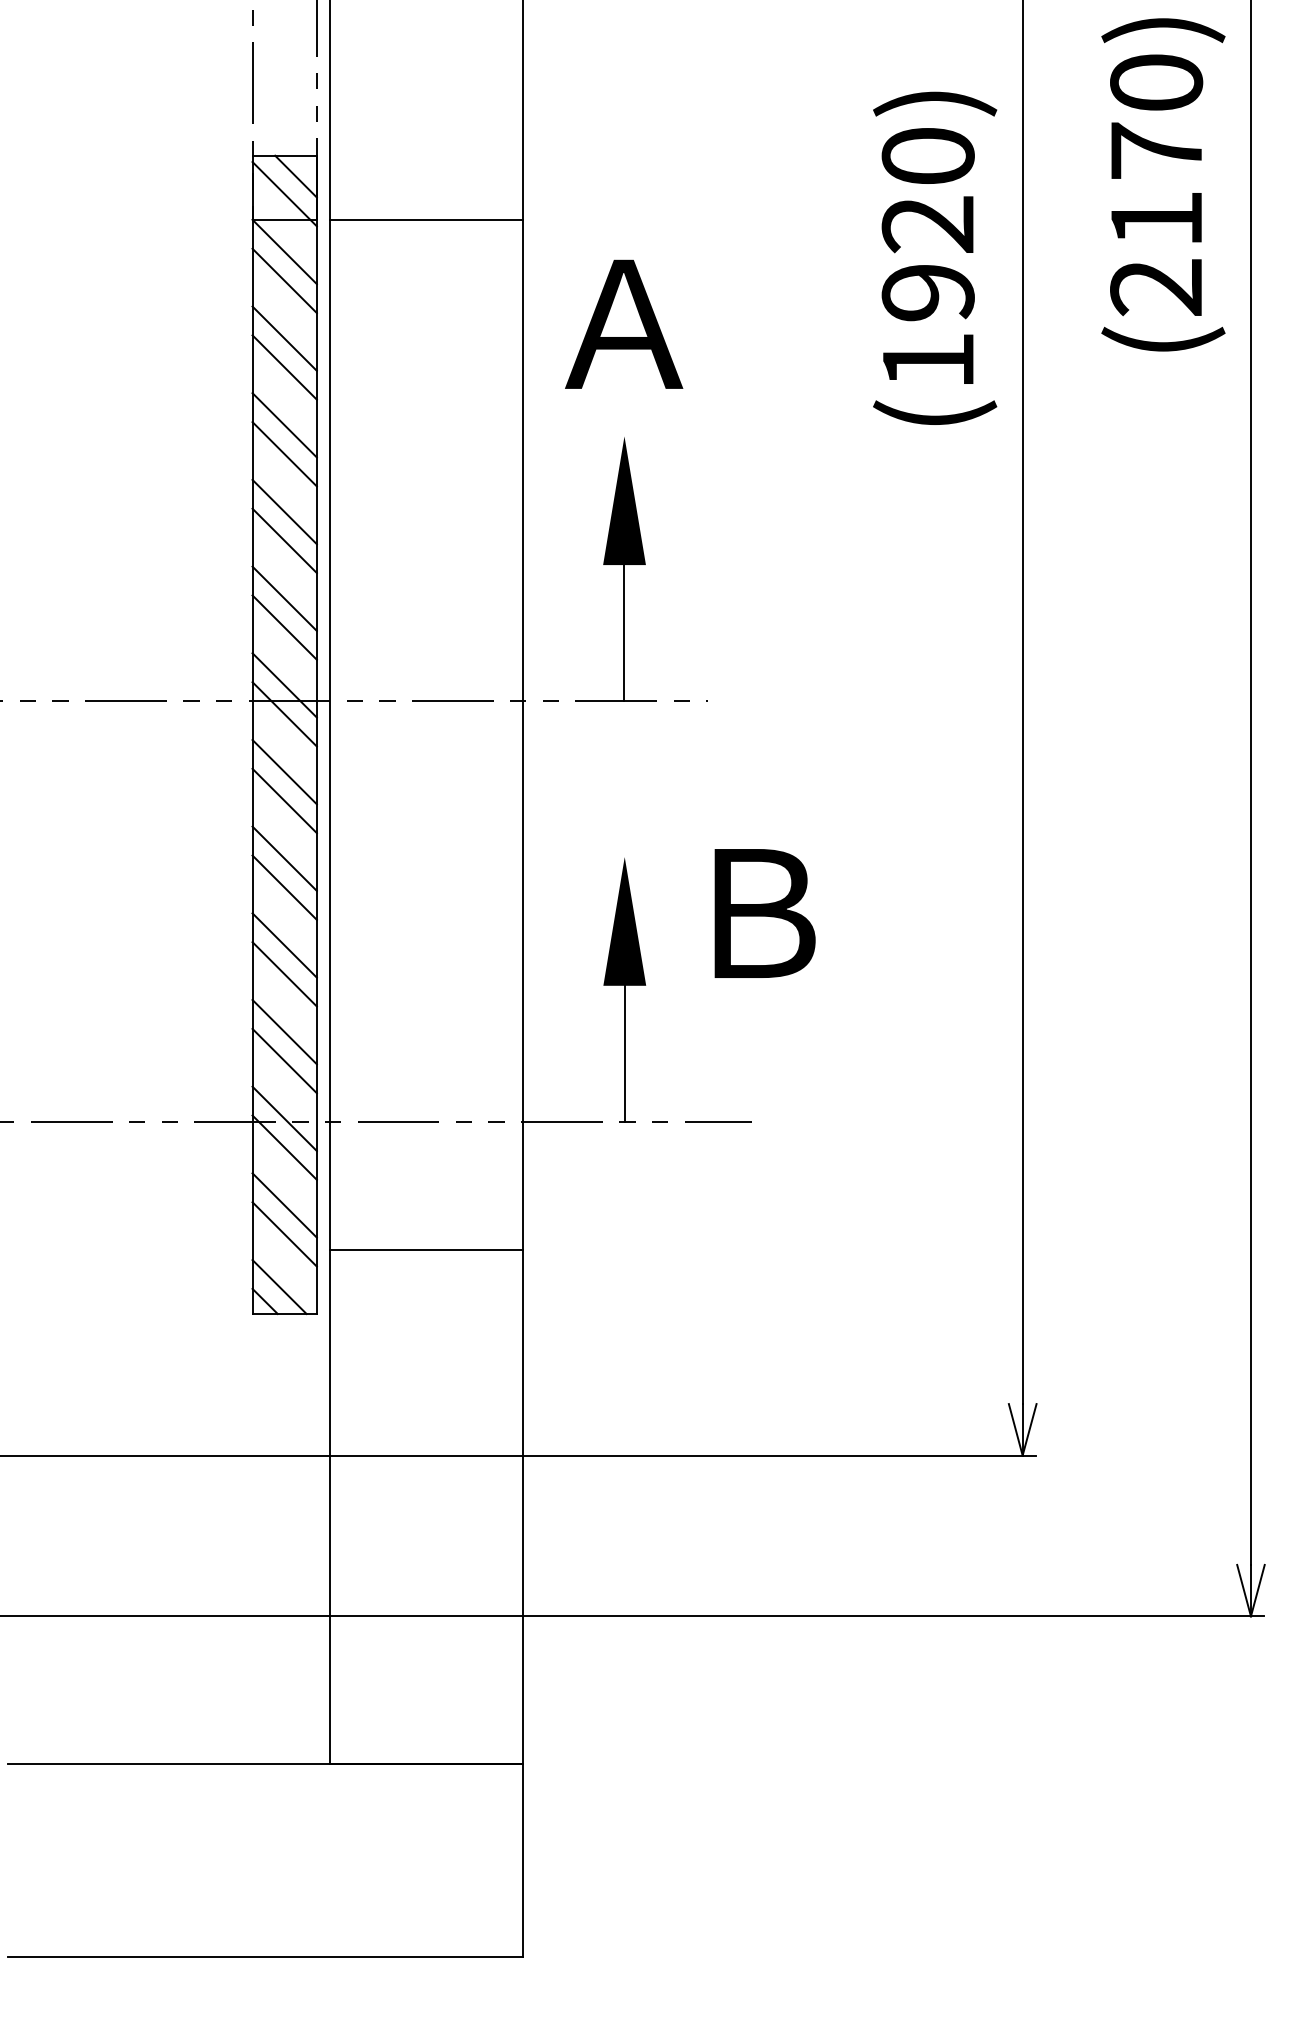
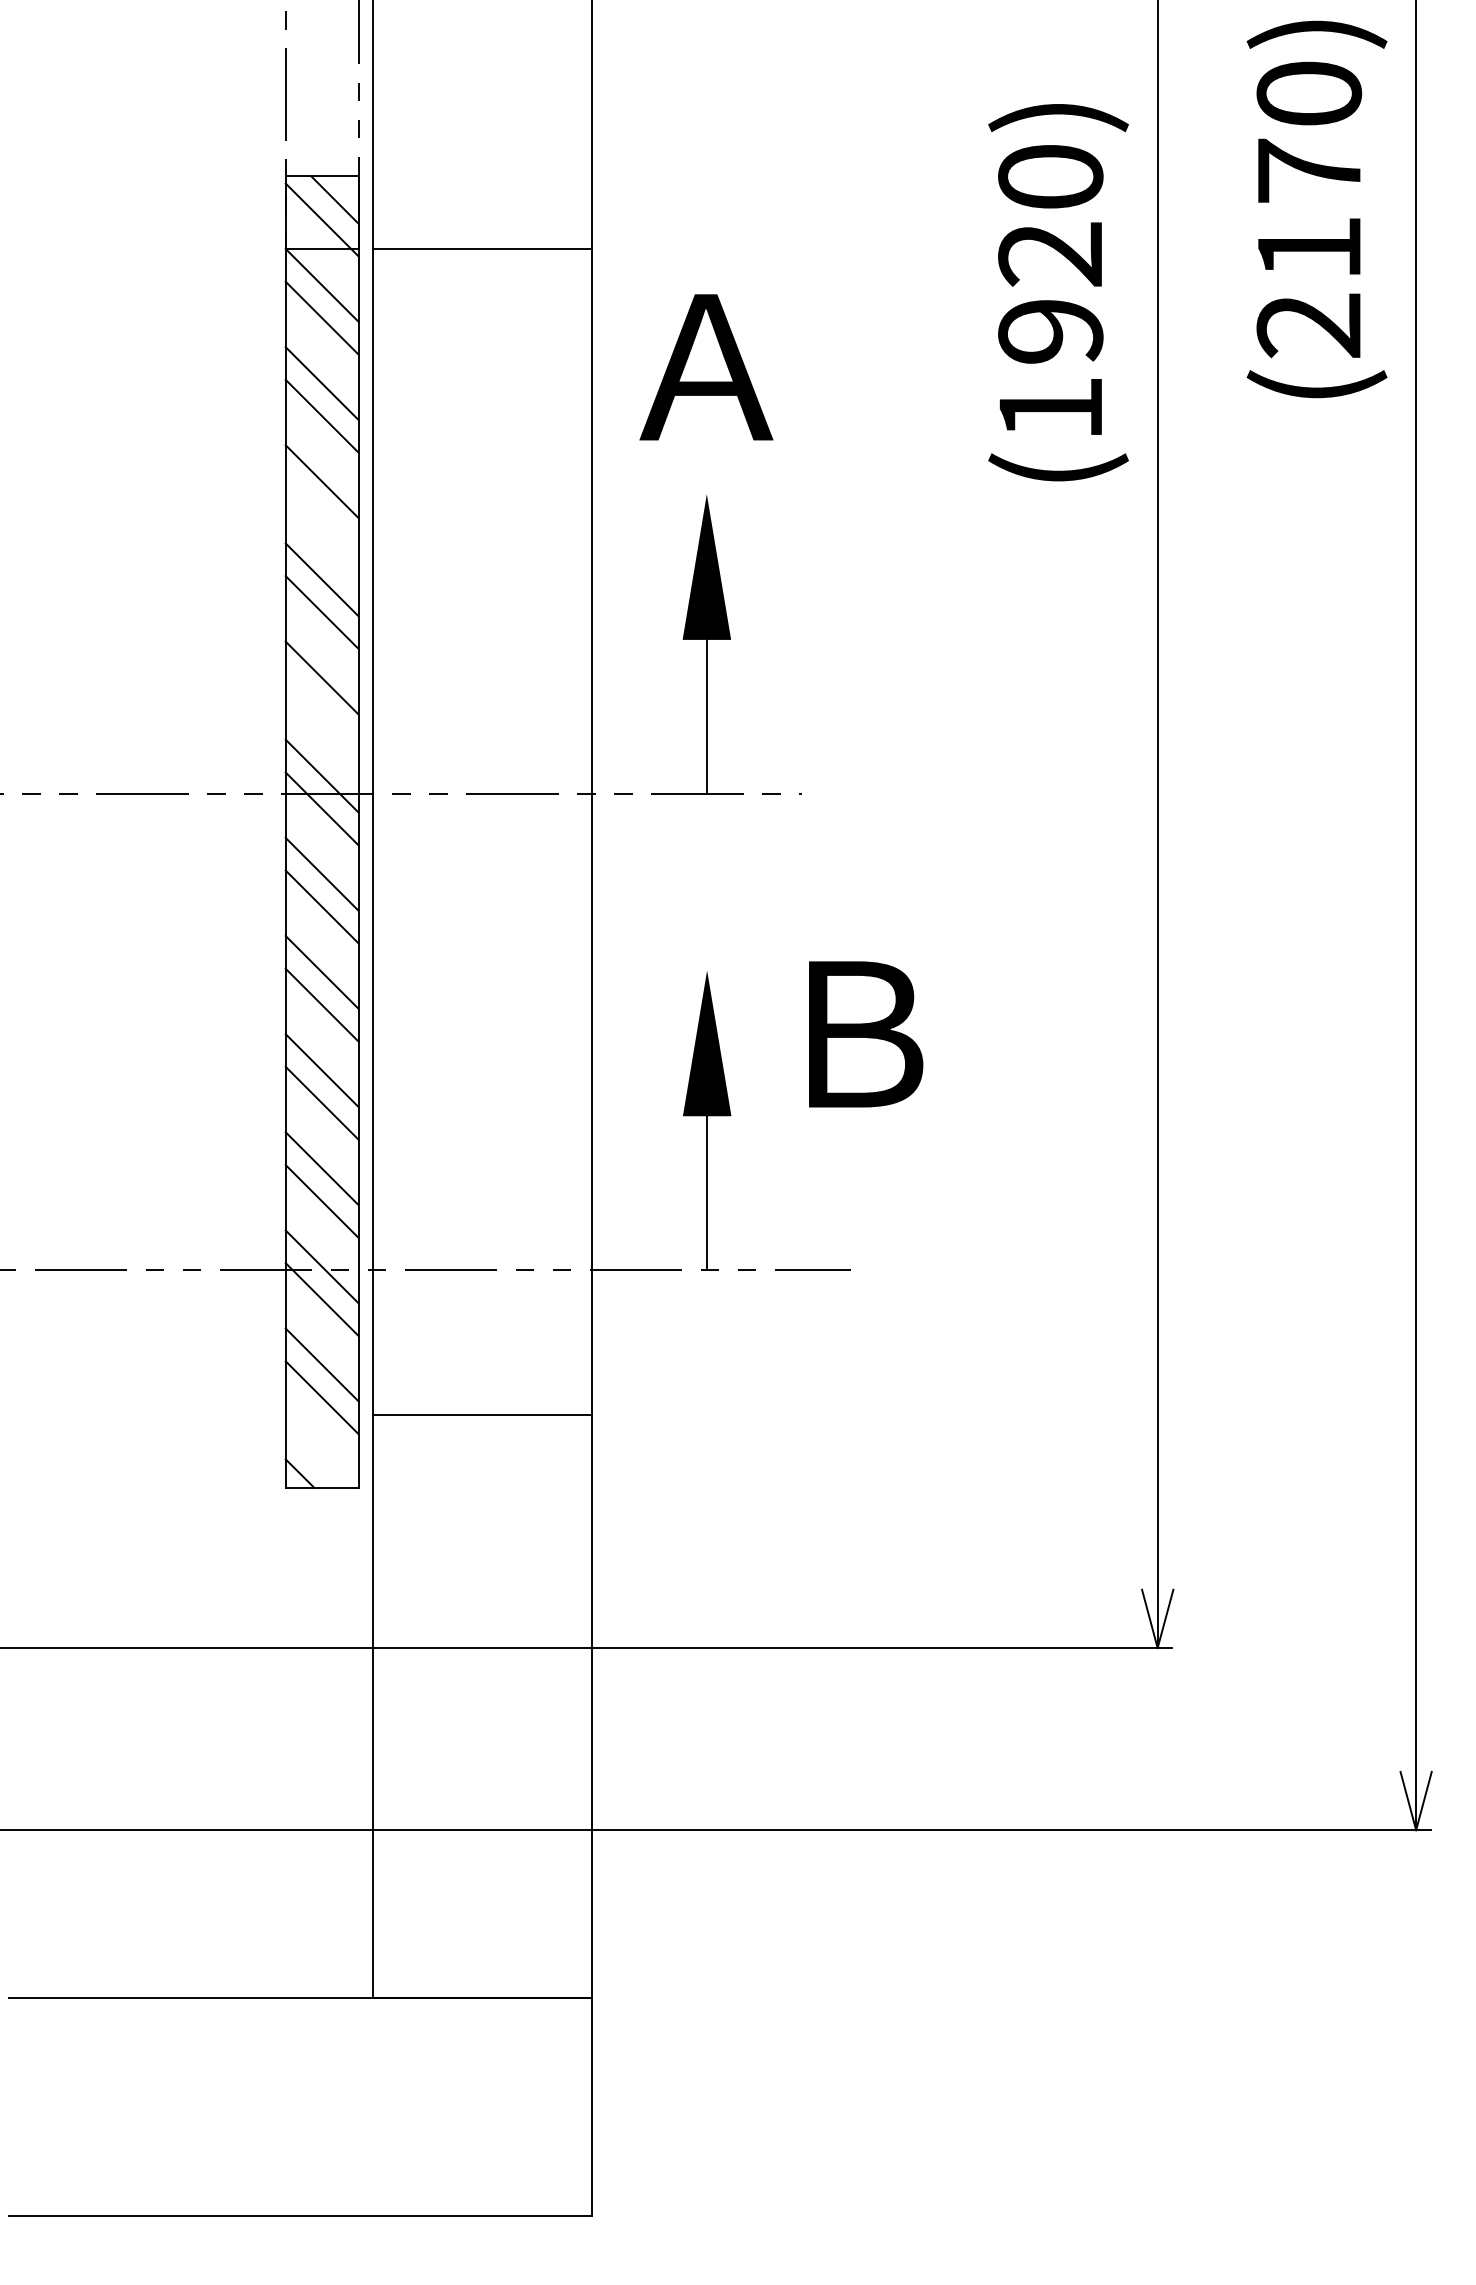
line: (284, 454) -> (321, 514), removed
line: (284, 627) -> (321, 710), removed
line: (279, 1286) -> (316, 1456), removed

